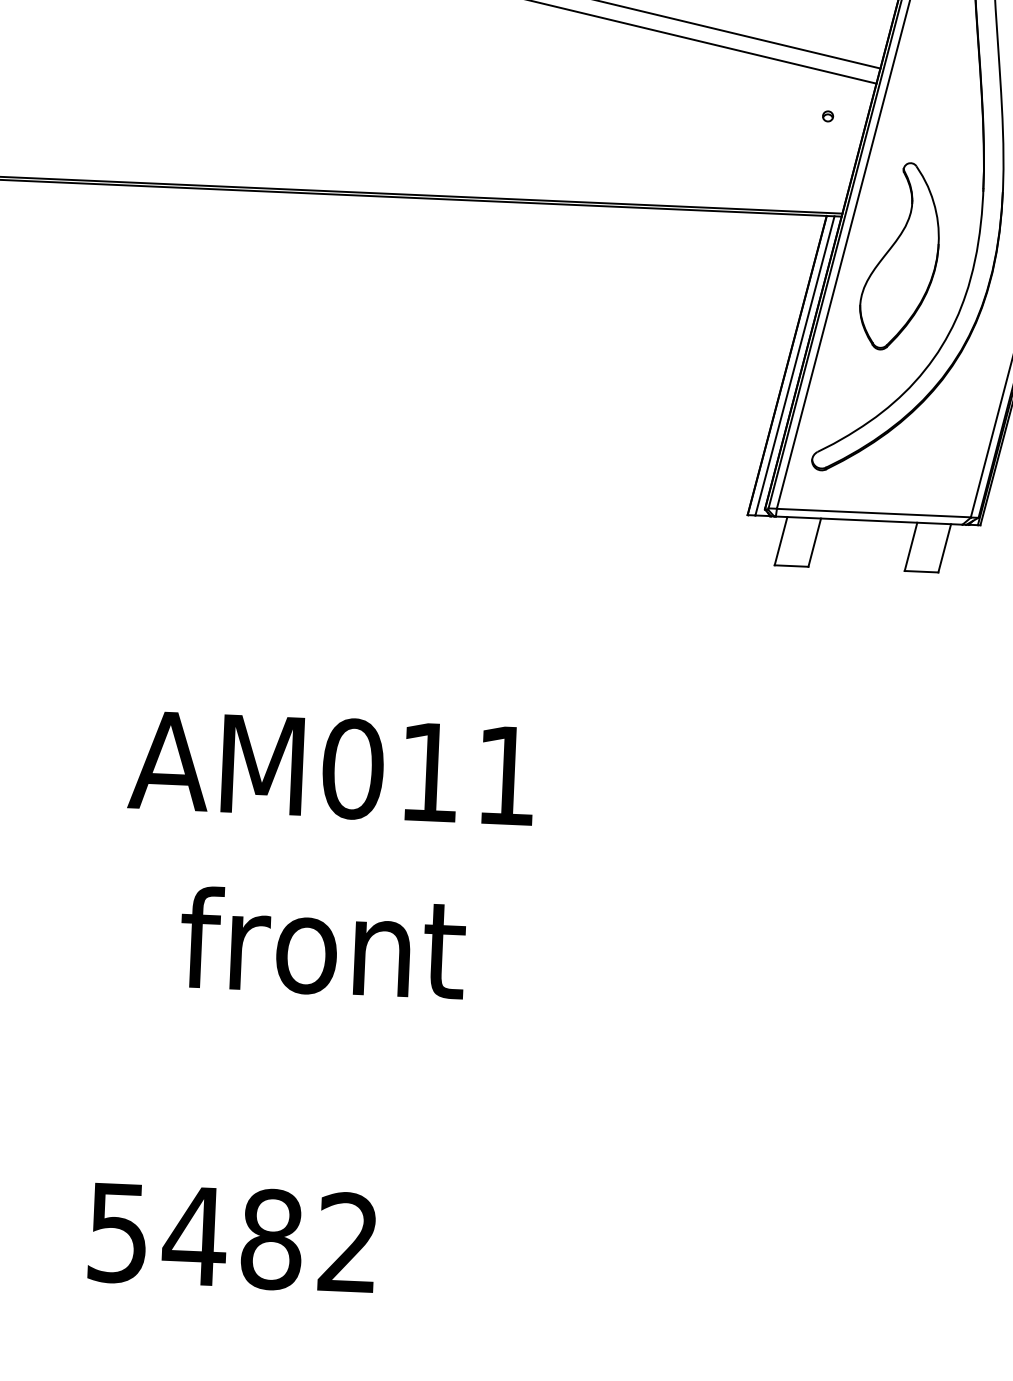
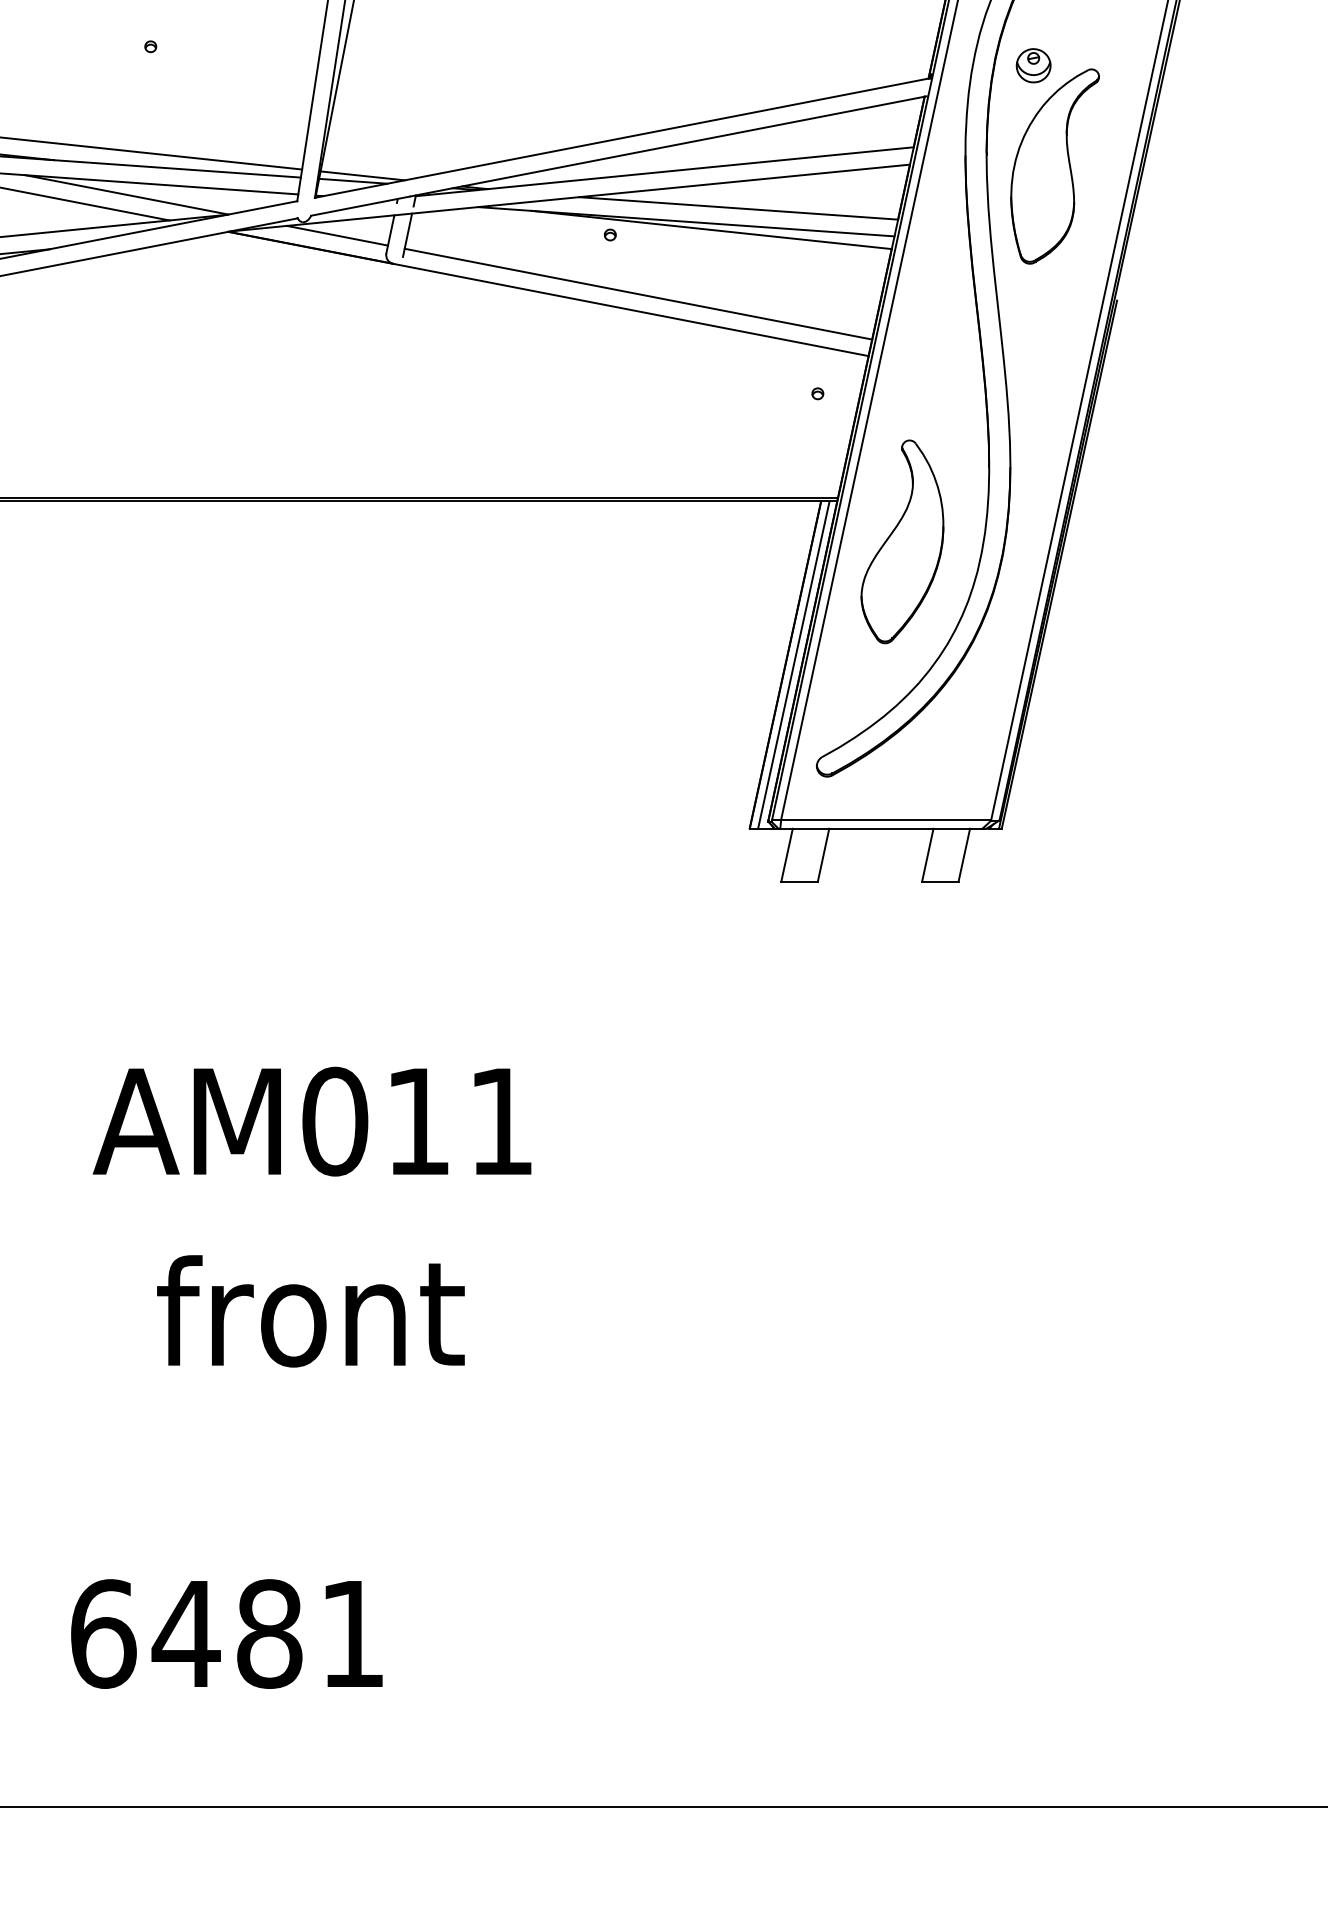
text: (232, 1237) -> (226, 1633), 5482 -> 6481

